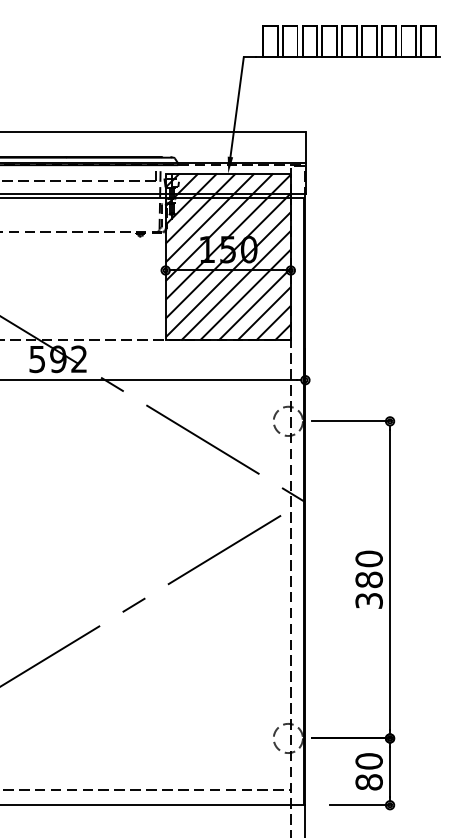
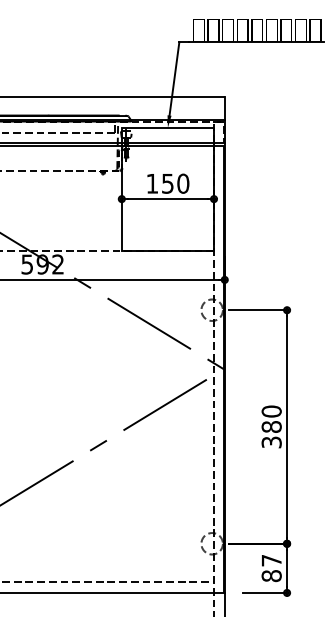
hatch: (227, 256) -> (167, 188), removed
text: (368, 761) -> (271, 560), 80 -> 87

